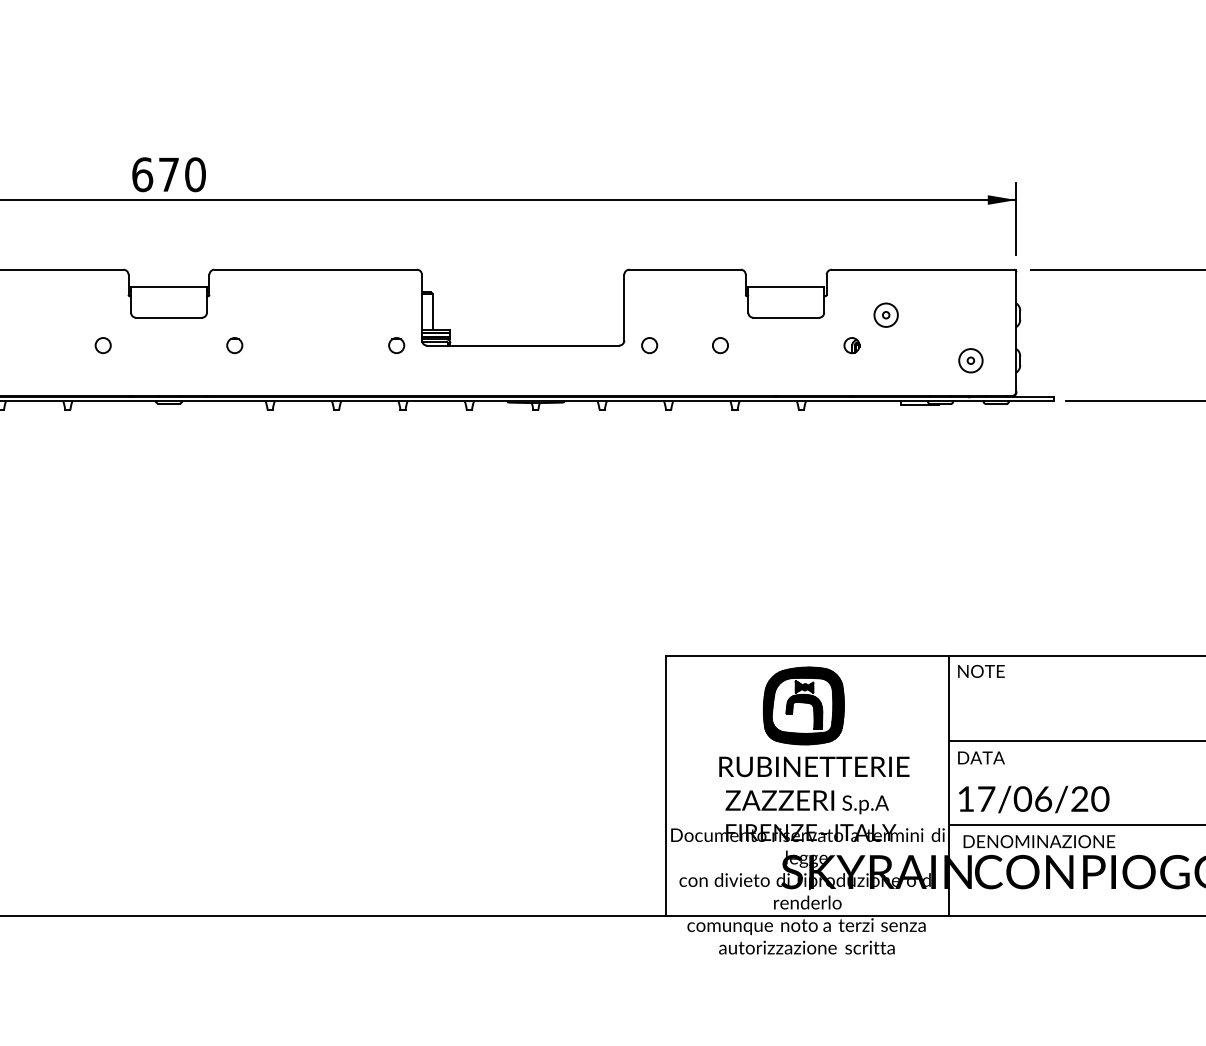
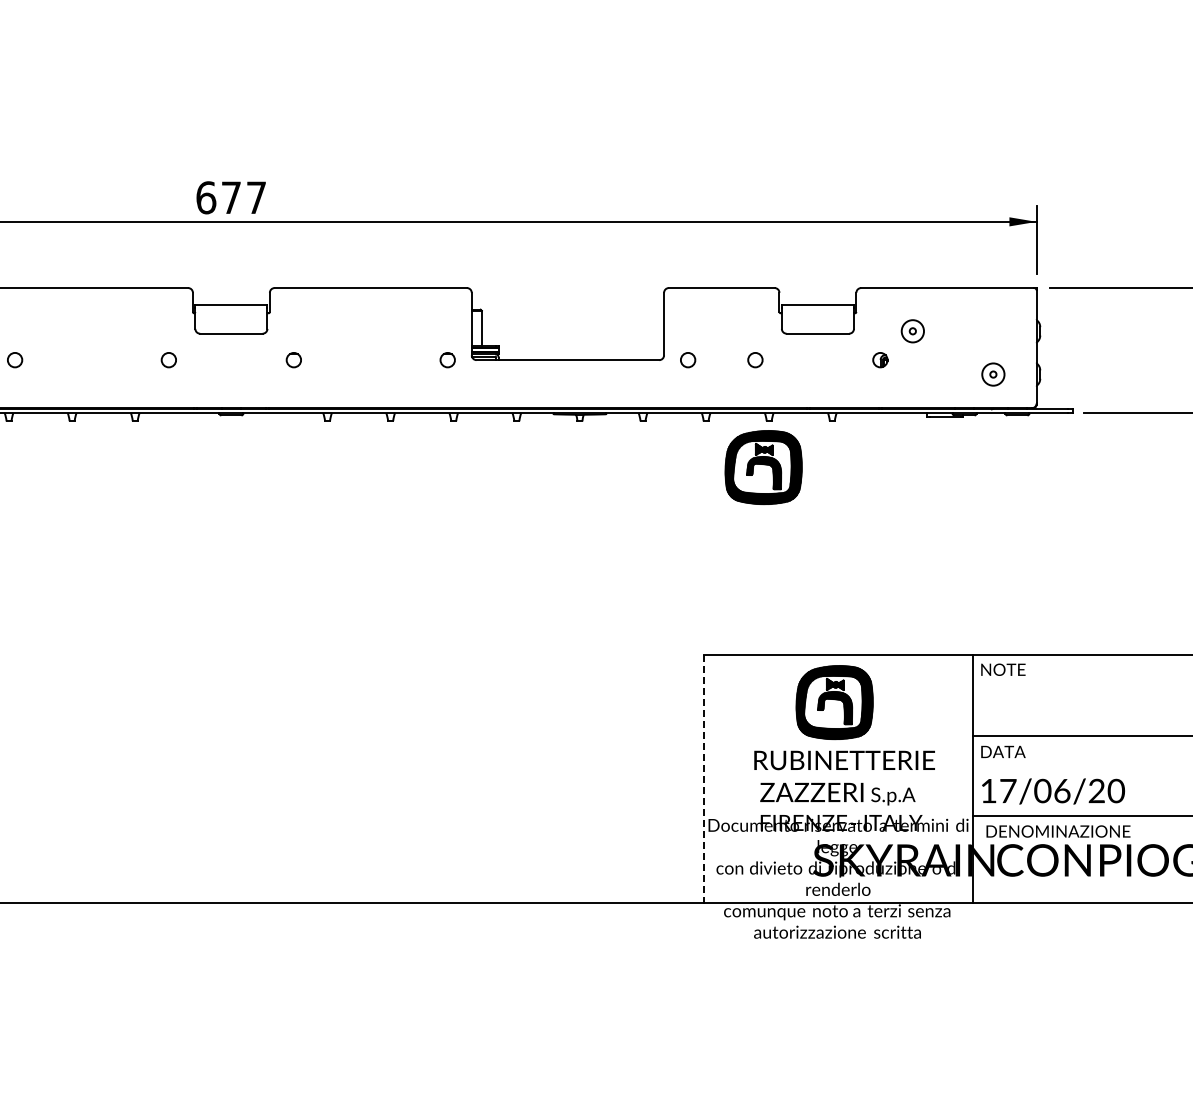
text: (195, 174) -> (256, 197), 670 -> 677
part: (728, 458) -> (763, 467), added
line: (665, 786) -> (703, 779), solid -> dashed

